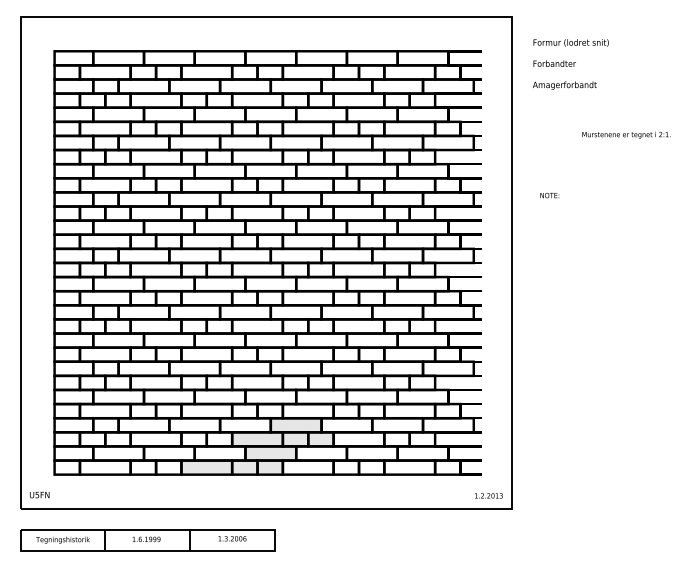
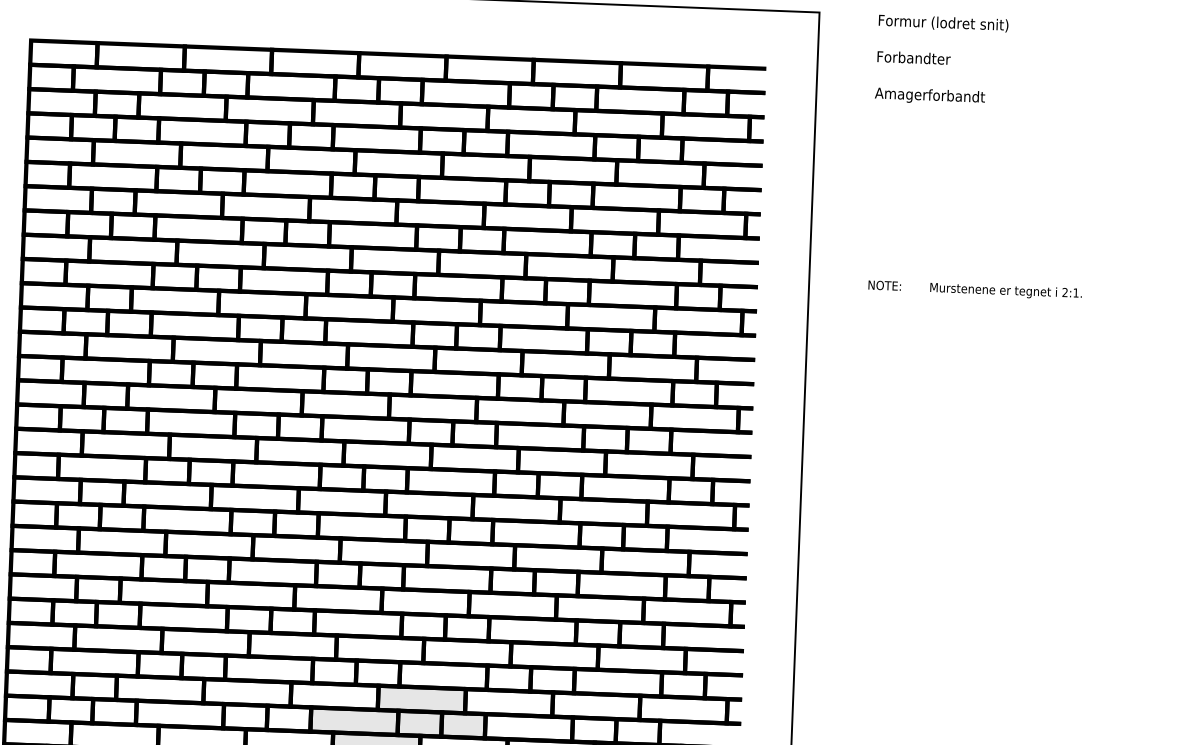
text: (570, 64) -> (941, 60), moved
text: (626, 134) -> (1006, 290), moved
text: (549, 195) -> (884, 285), moved

